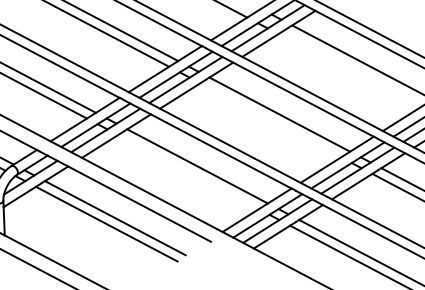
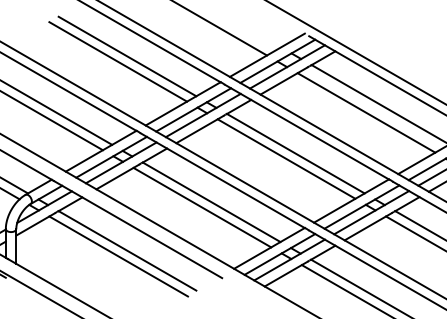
line: (348, 70) -> (366, 112), added
line: (270, 119) -> (286, 158), added
line: (188, 171) -> (202, 207), added

